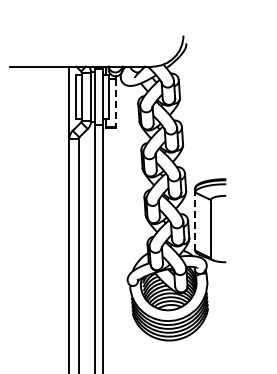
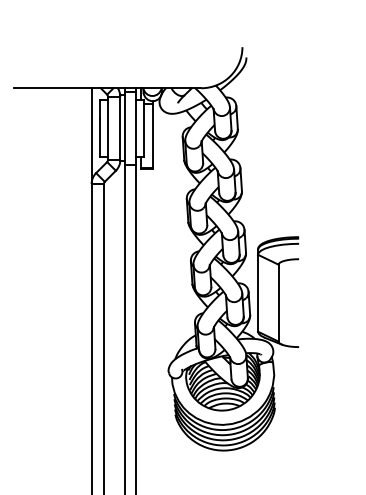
line: (115, 103) -> (152, 137), dashed -> solid
line: (195, 221) -> (258, 293), dashed -> solid

